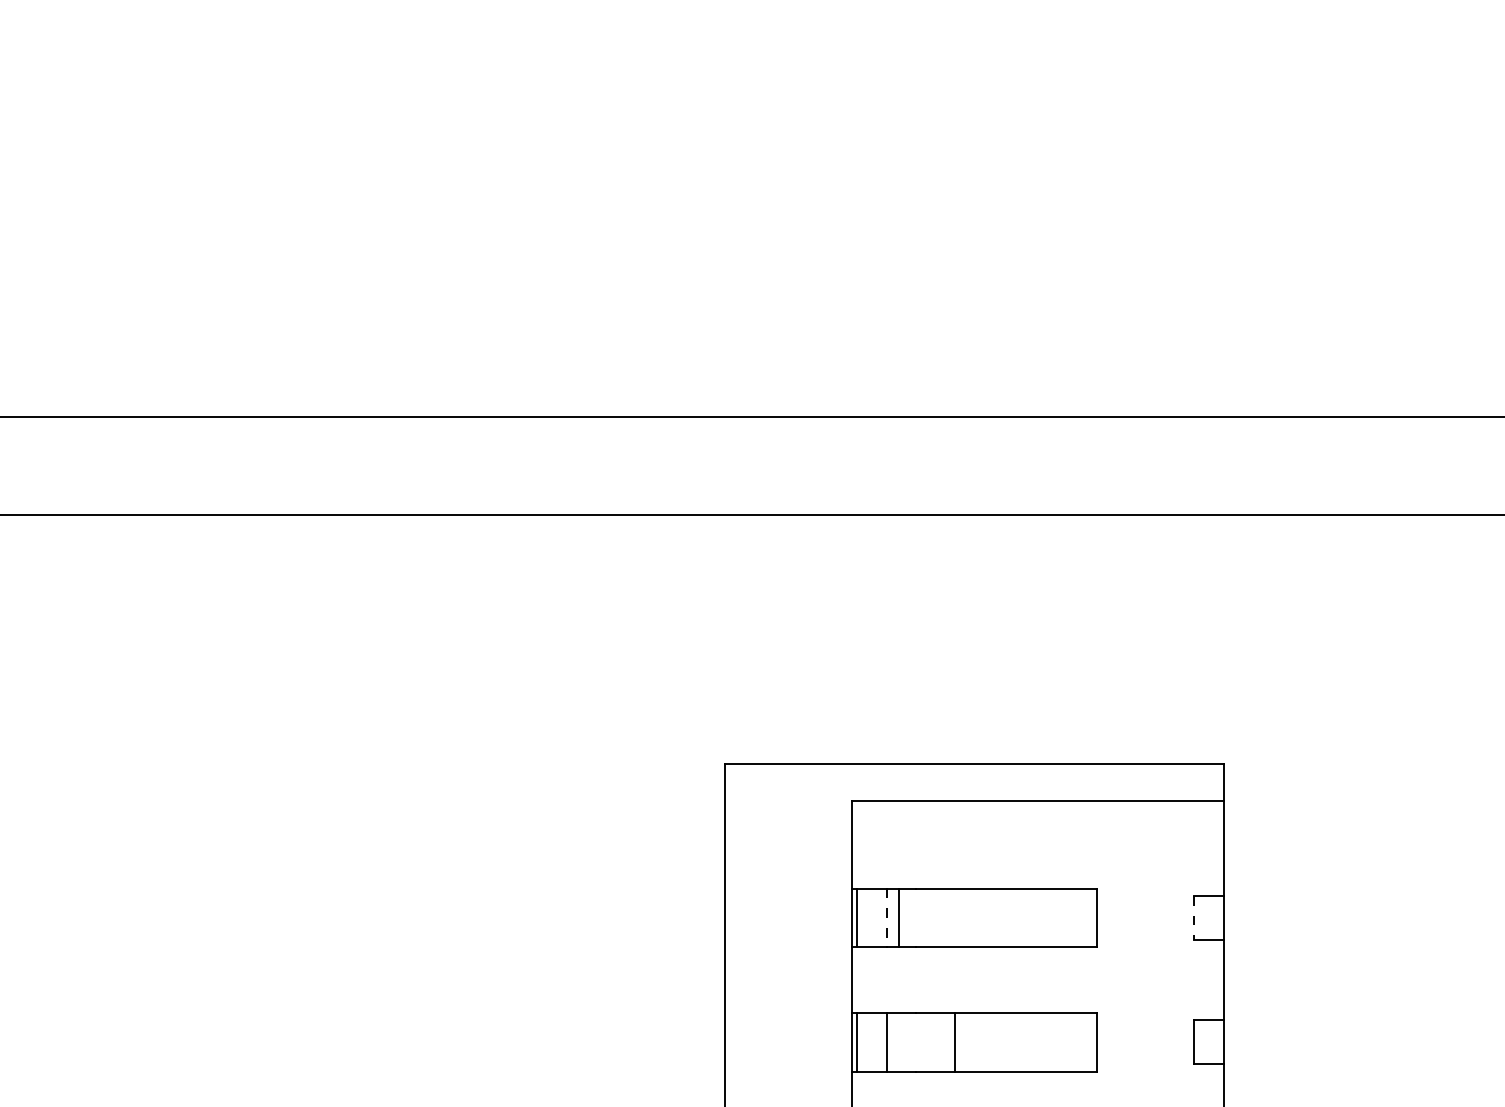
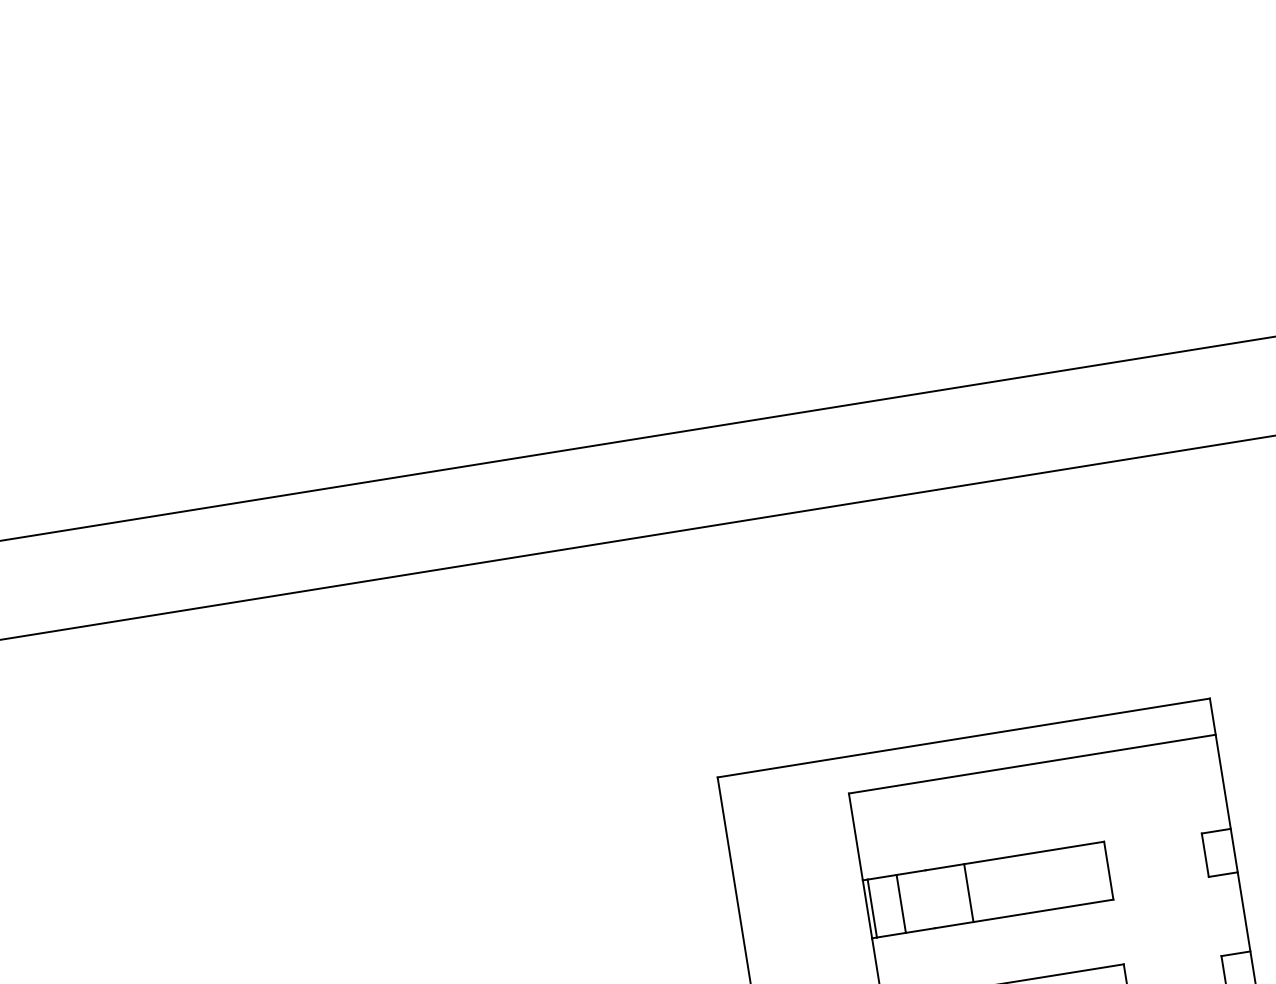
line: (898, 917) -> (968, 892), moved
line: (886, 918) -> (901, 904), dashed -> solid
line: (1194, 918) -> (1205, 855), dashed -> solid

